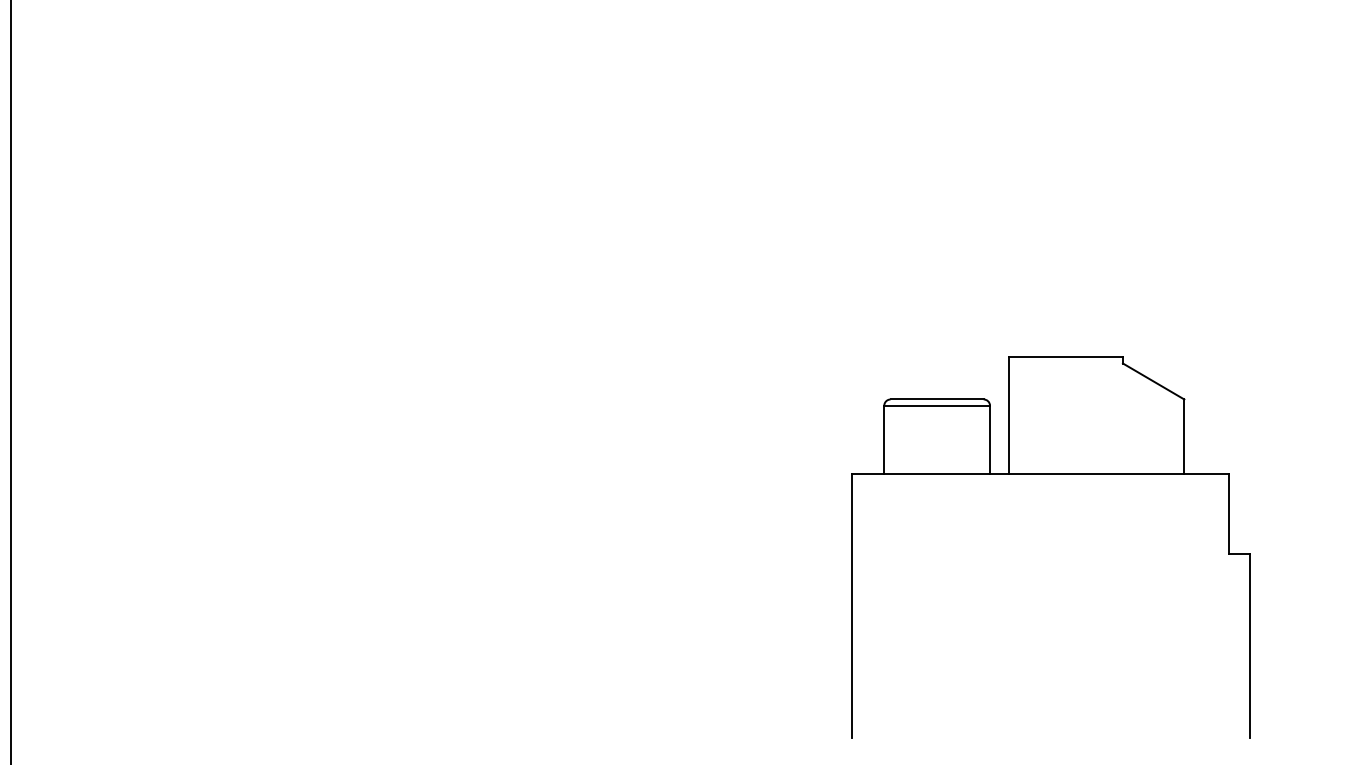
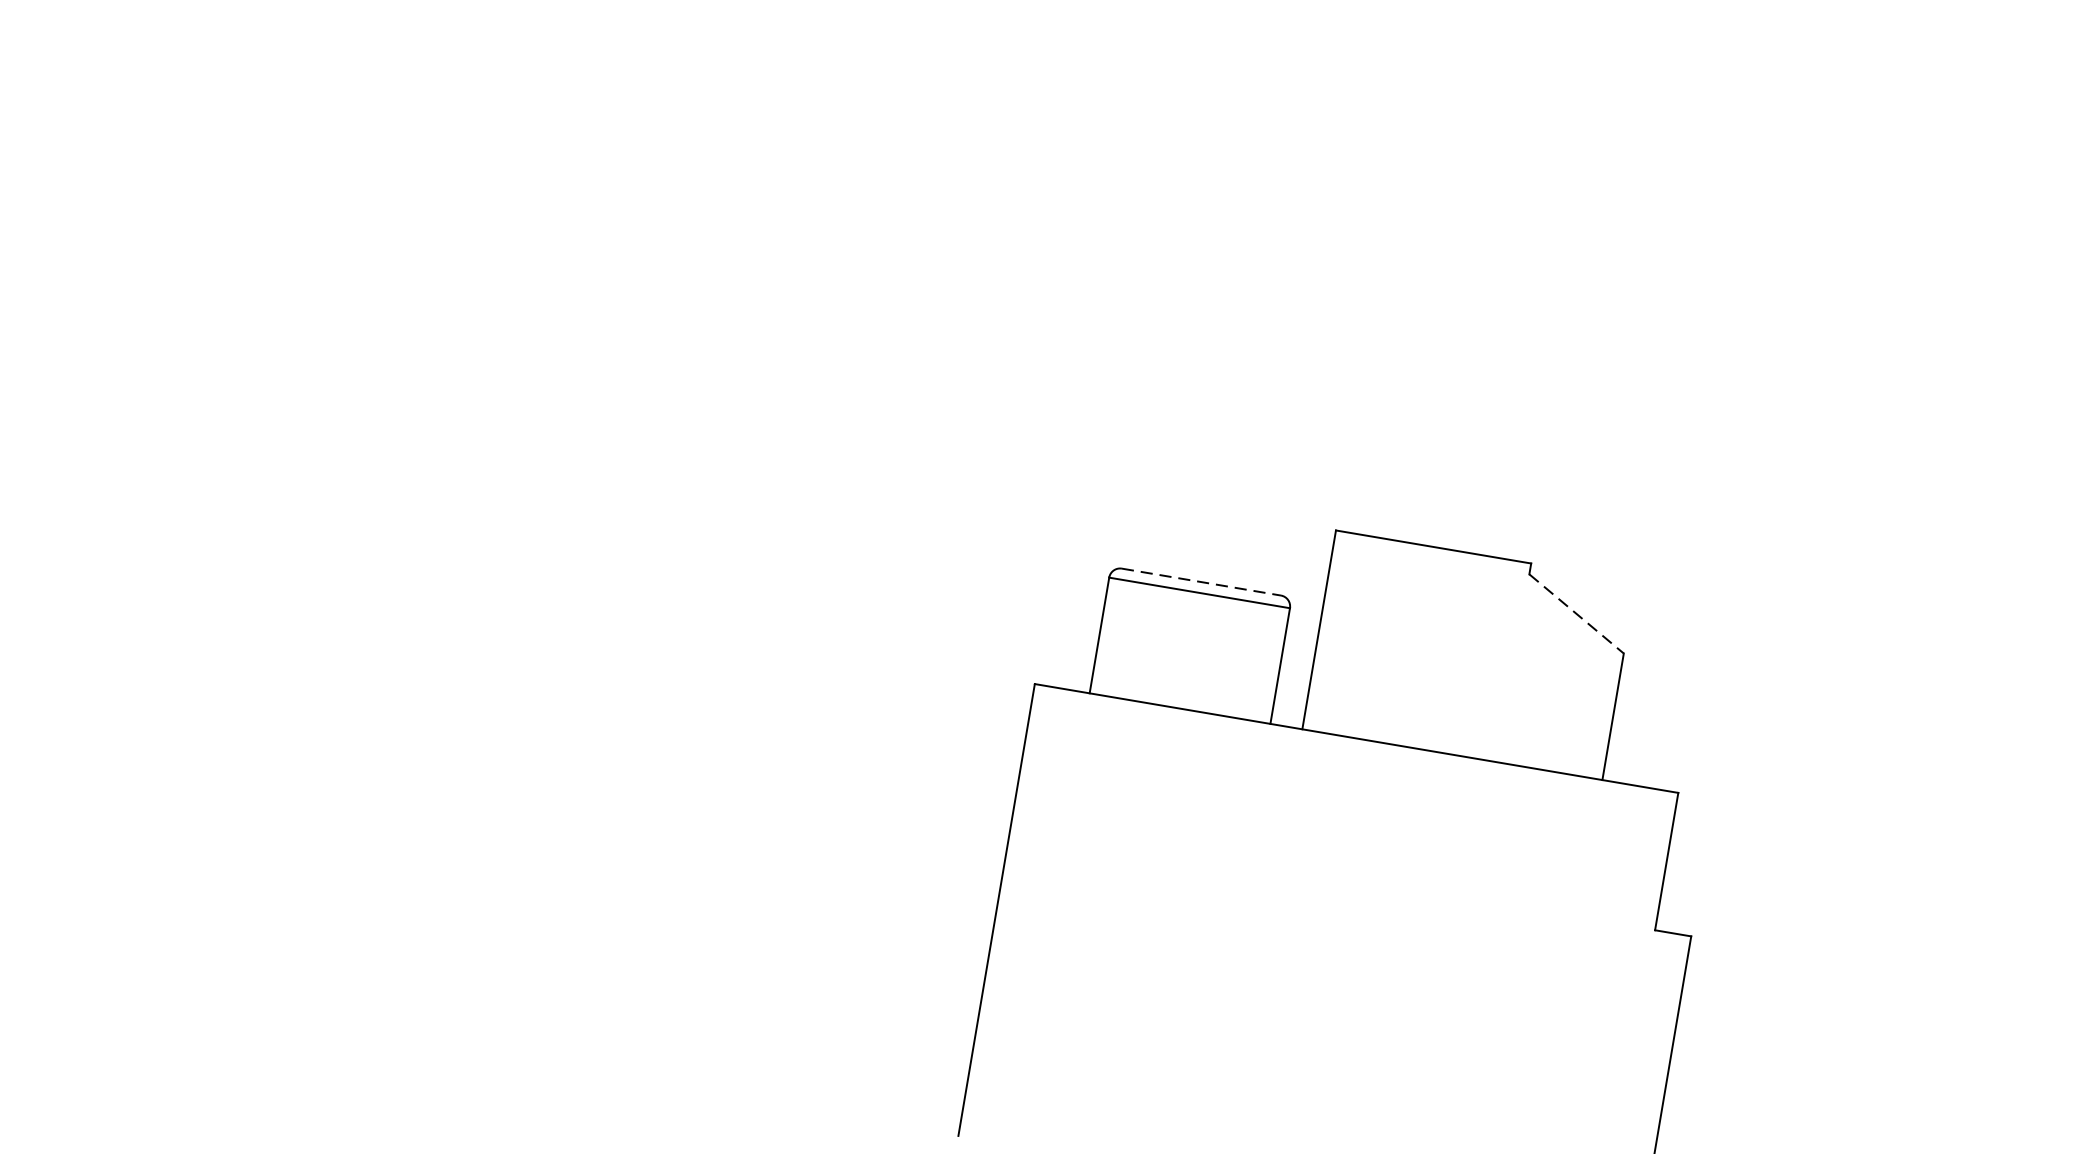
line: (1153, 381) -> (1576, 613), solid -> dashed
line: (937, 399) -> (1202, 582), solid -> dashed

